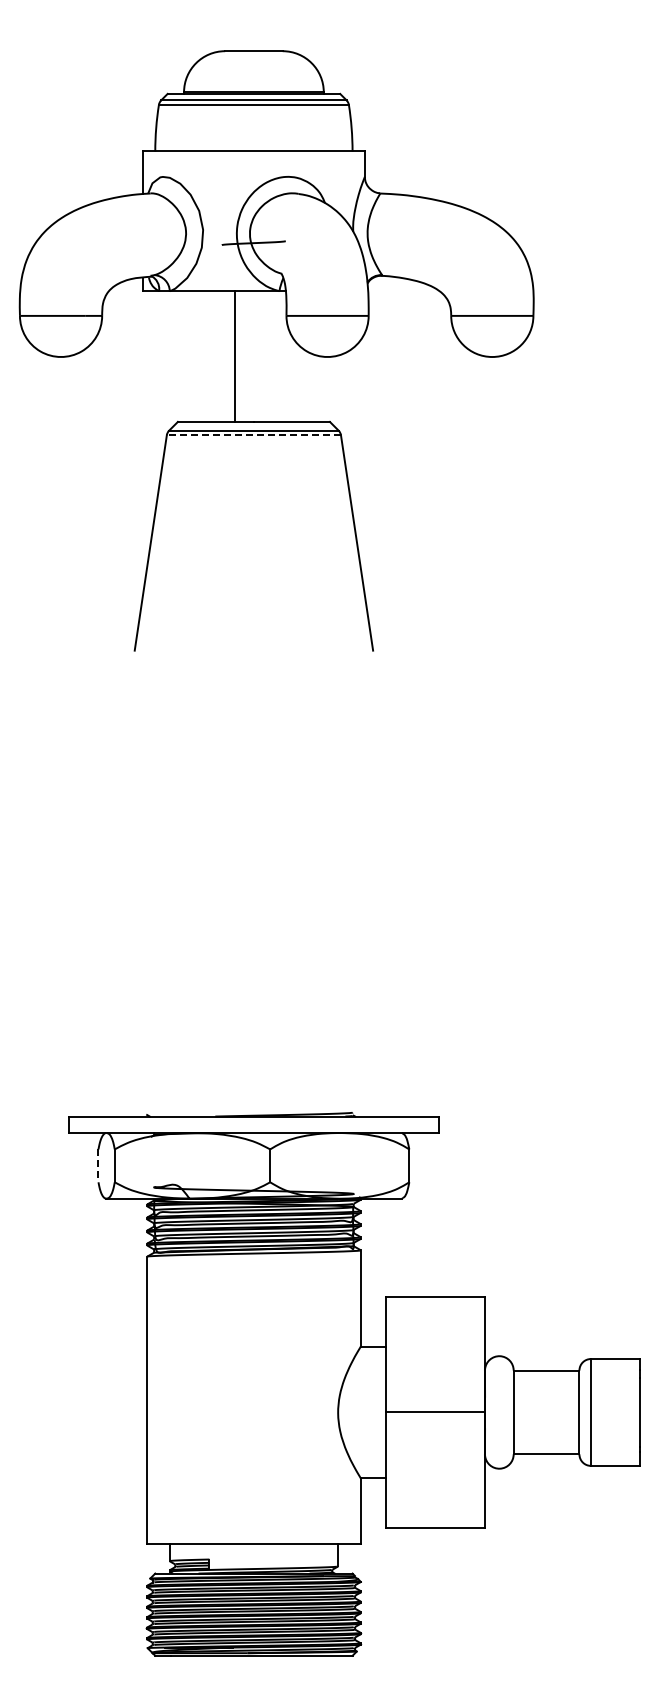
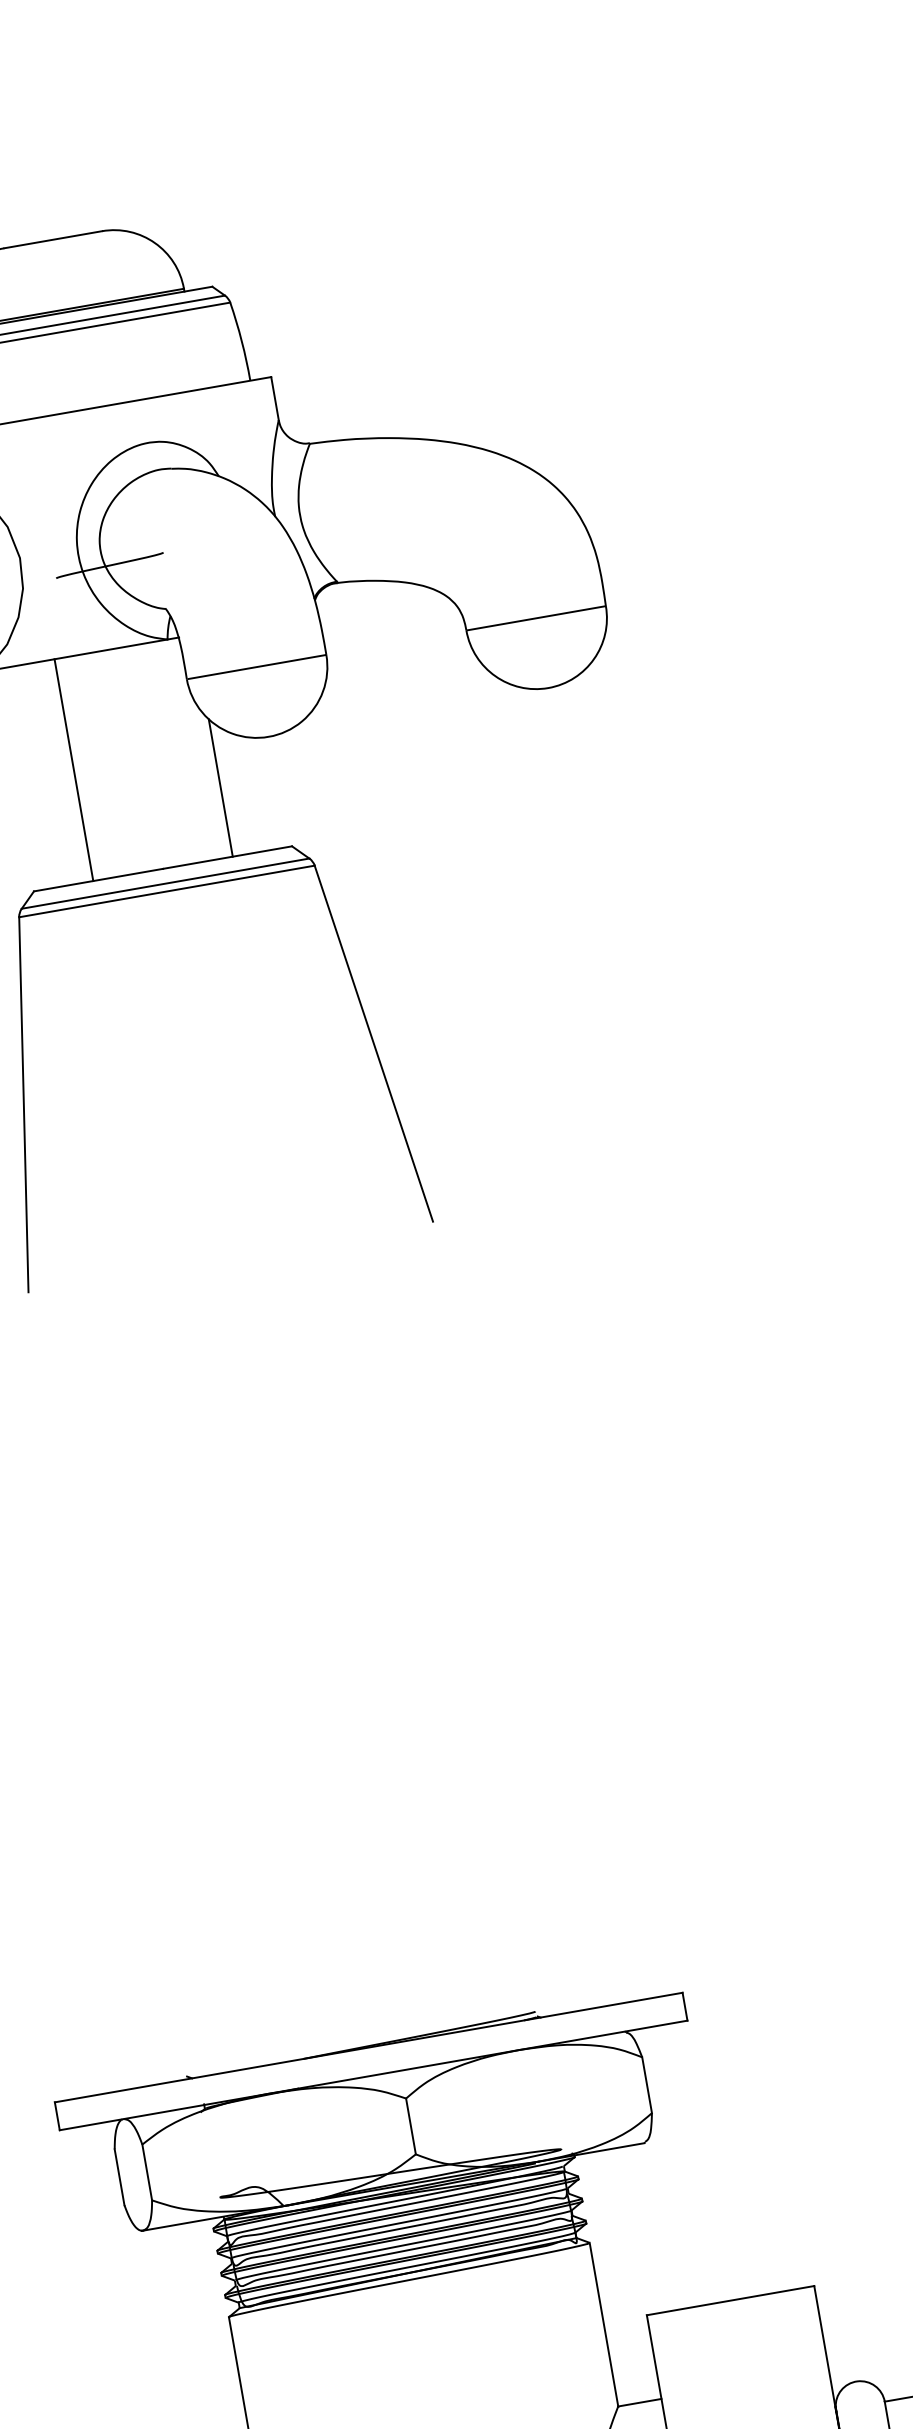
line: (234, 356) -> (73, 770), moved
line: (295, 380) -> (221, 786), added
line: (253, 435) -> (166, 892), dashed -> solid
line: (98, 1166) -> (119, 2178), dashed -> solid

